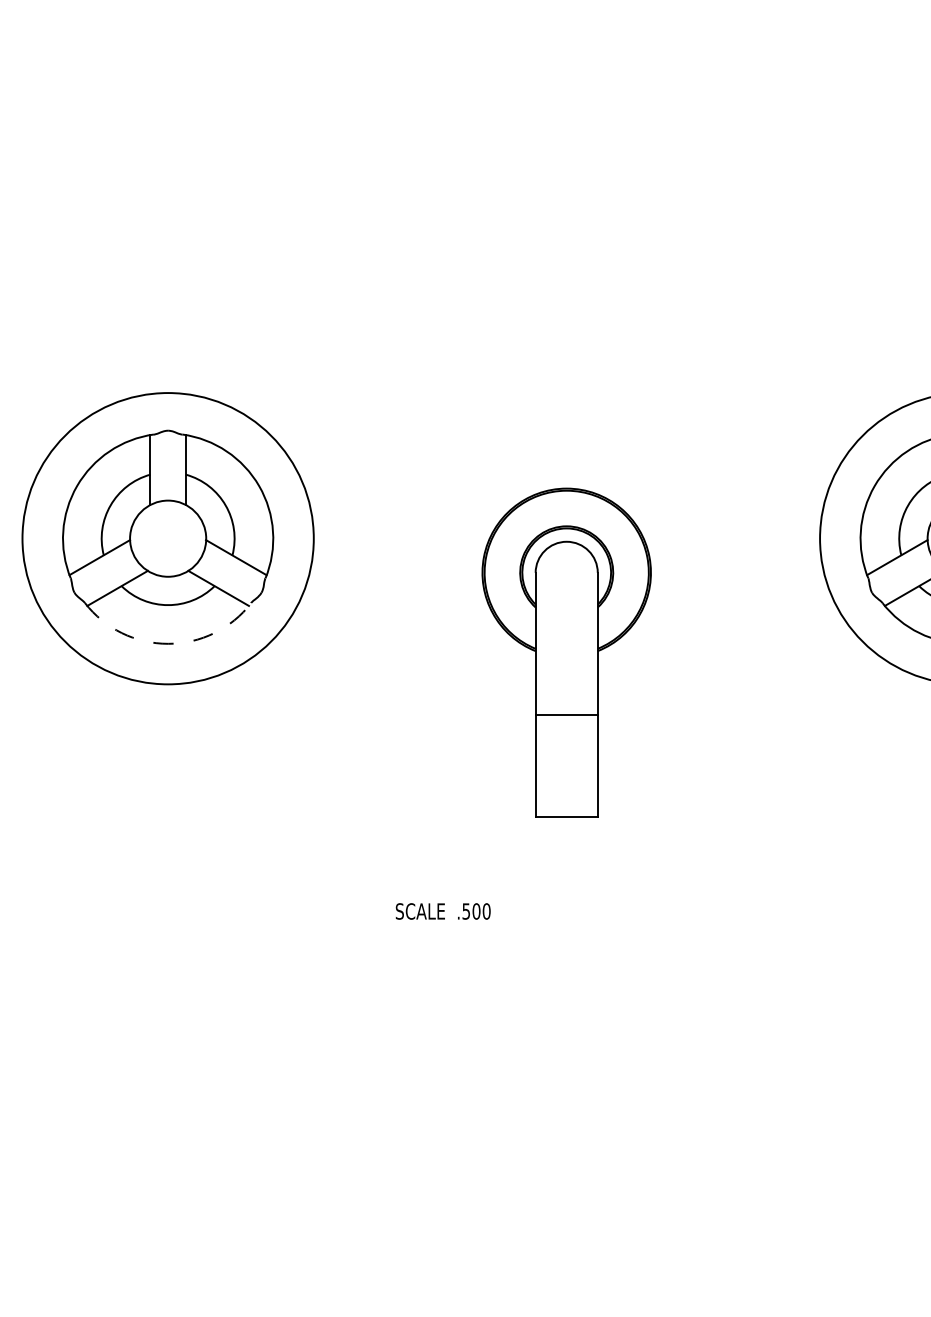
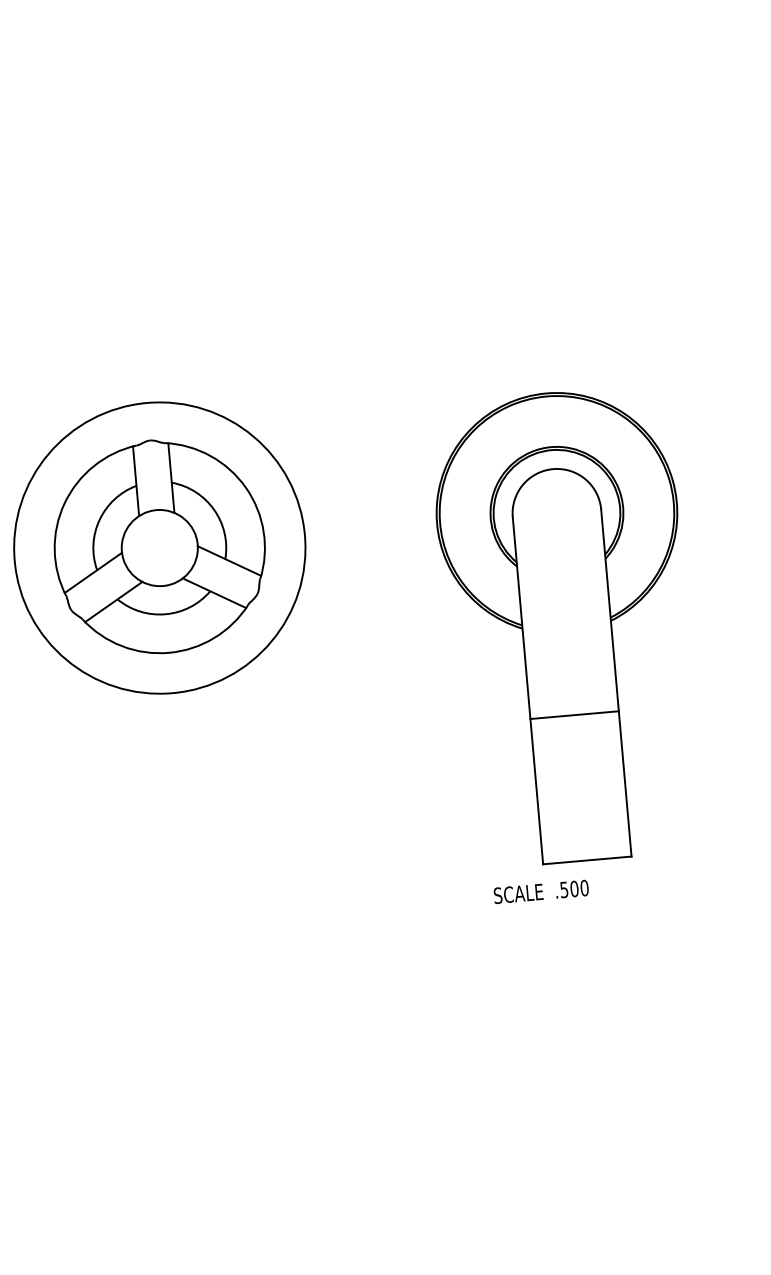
arc: (168, 643) -> (169, 652), dashed -> solid
part: (566, 652) -> (566, 626), size x1.43
text: (442, 911) -> (540, 892), moved

